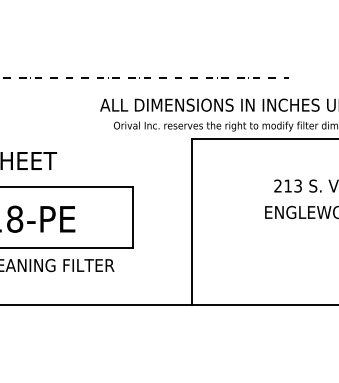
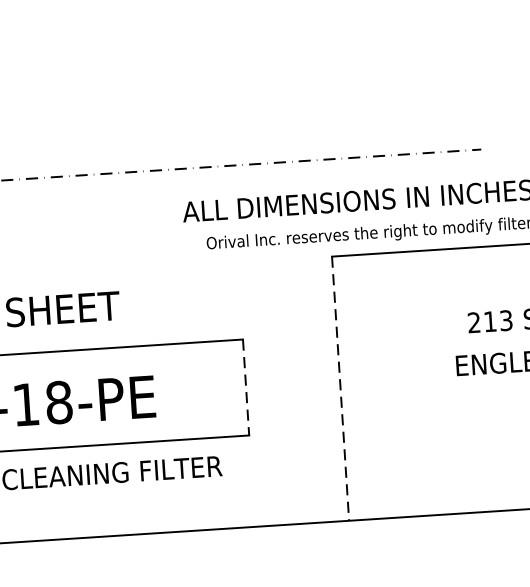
line: (132, 217) -> (245, 387), solid -> dashed
line: (191, 221) -> (340, 387), solid -> dashed

